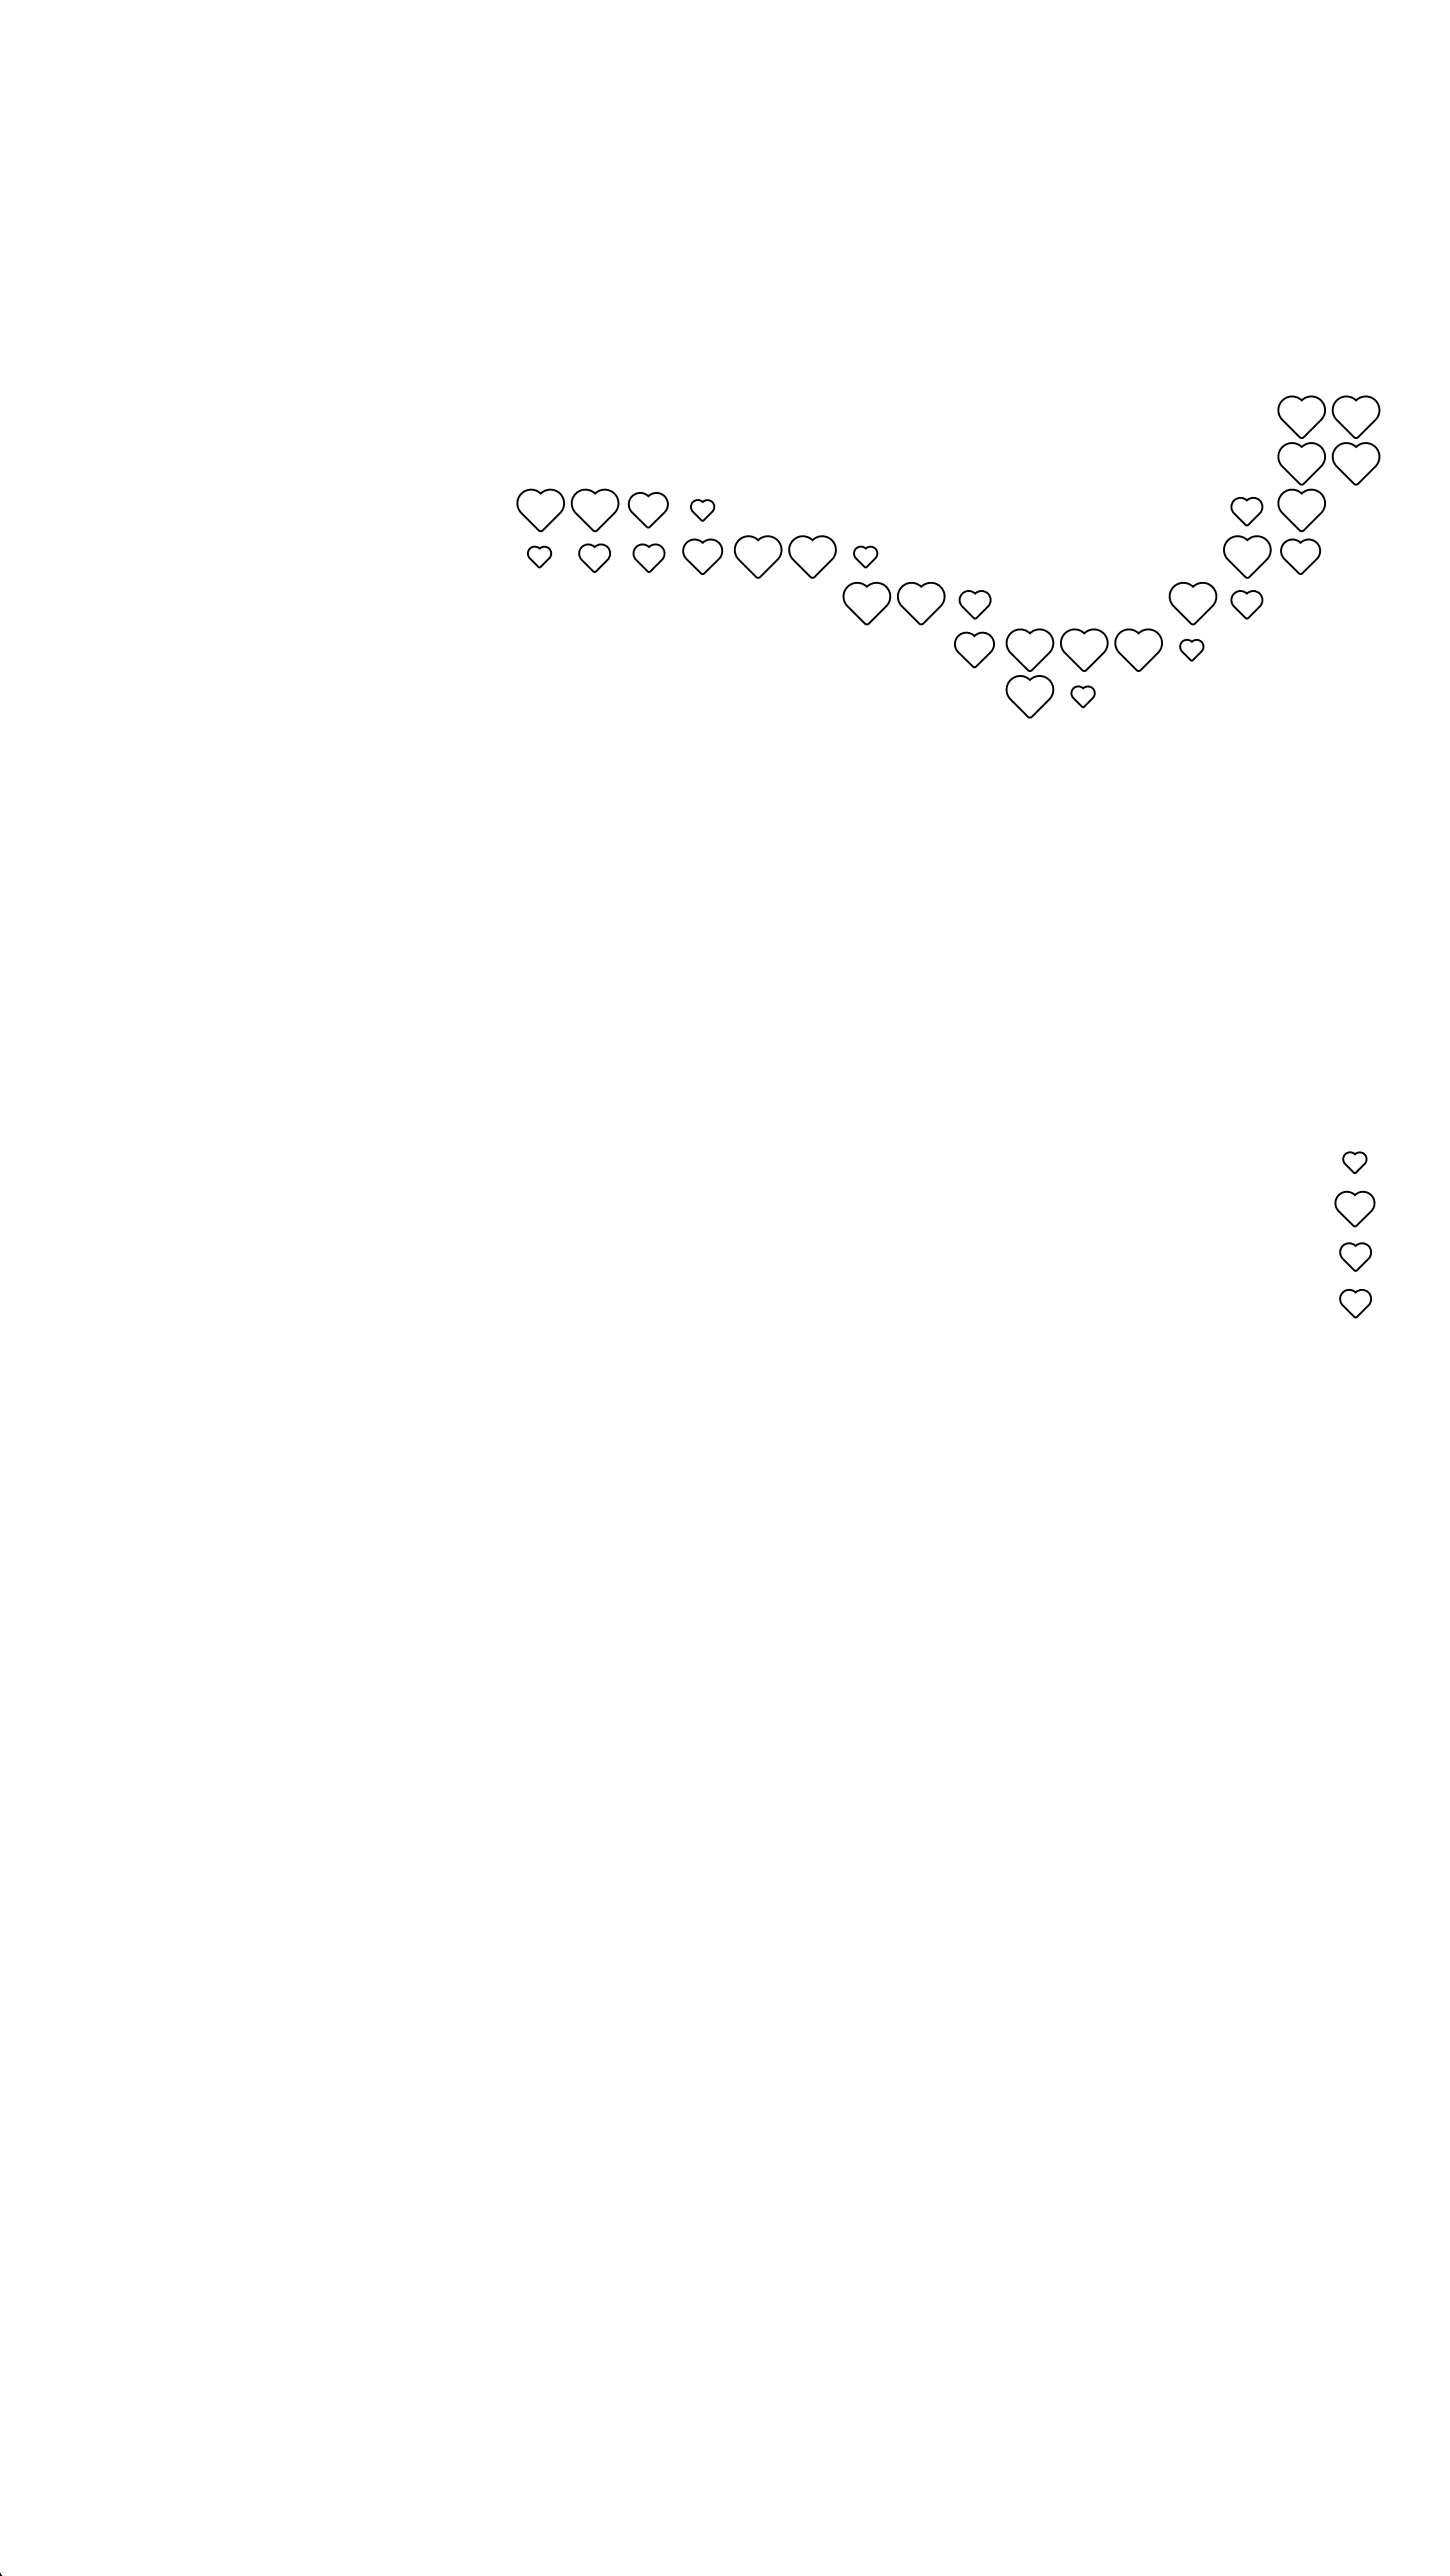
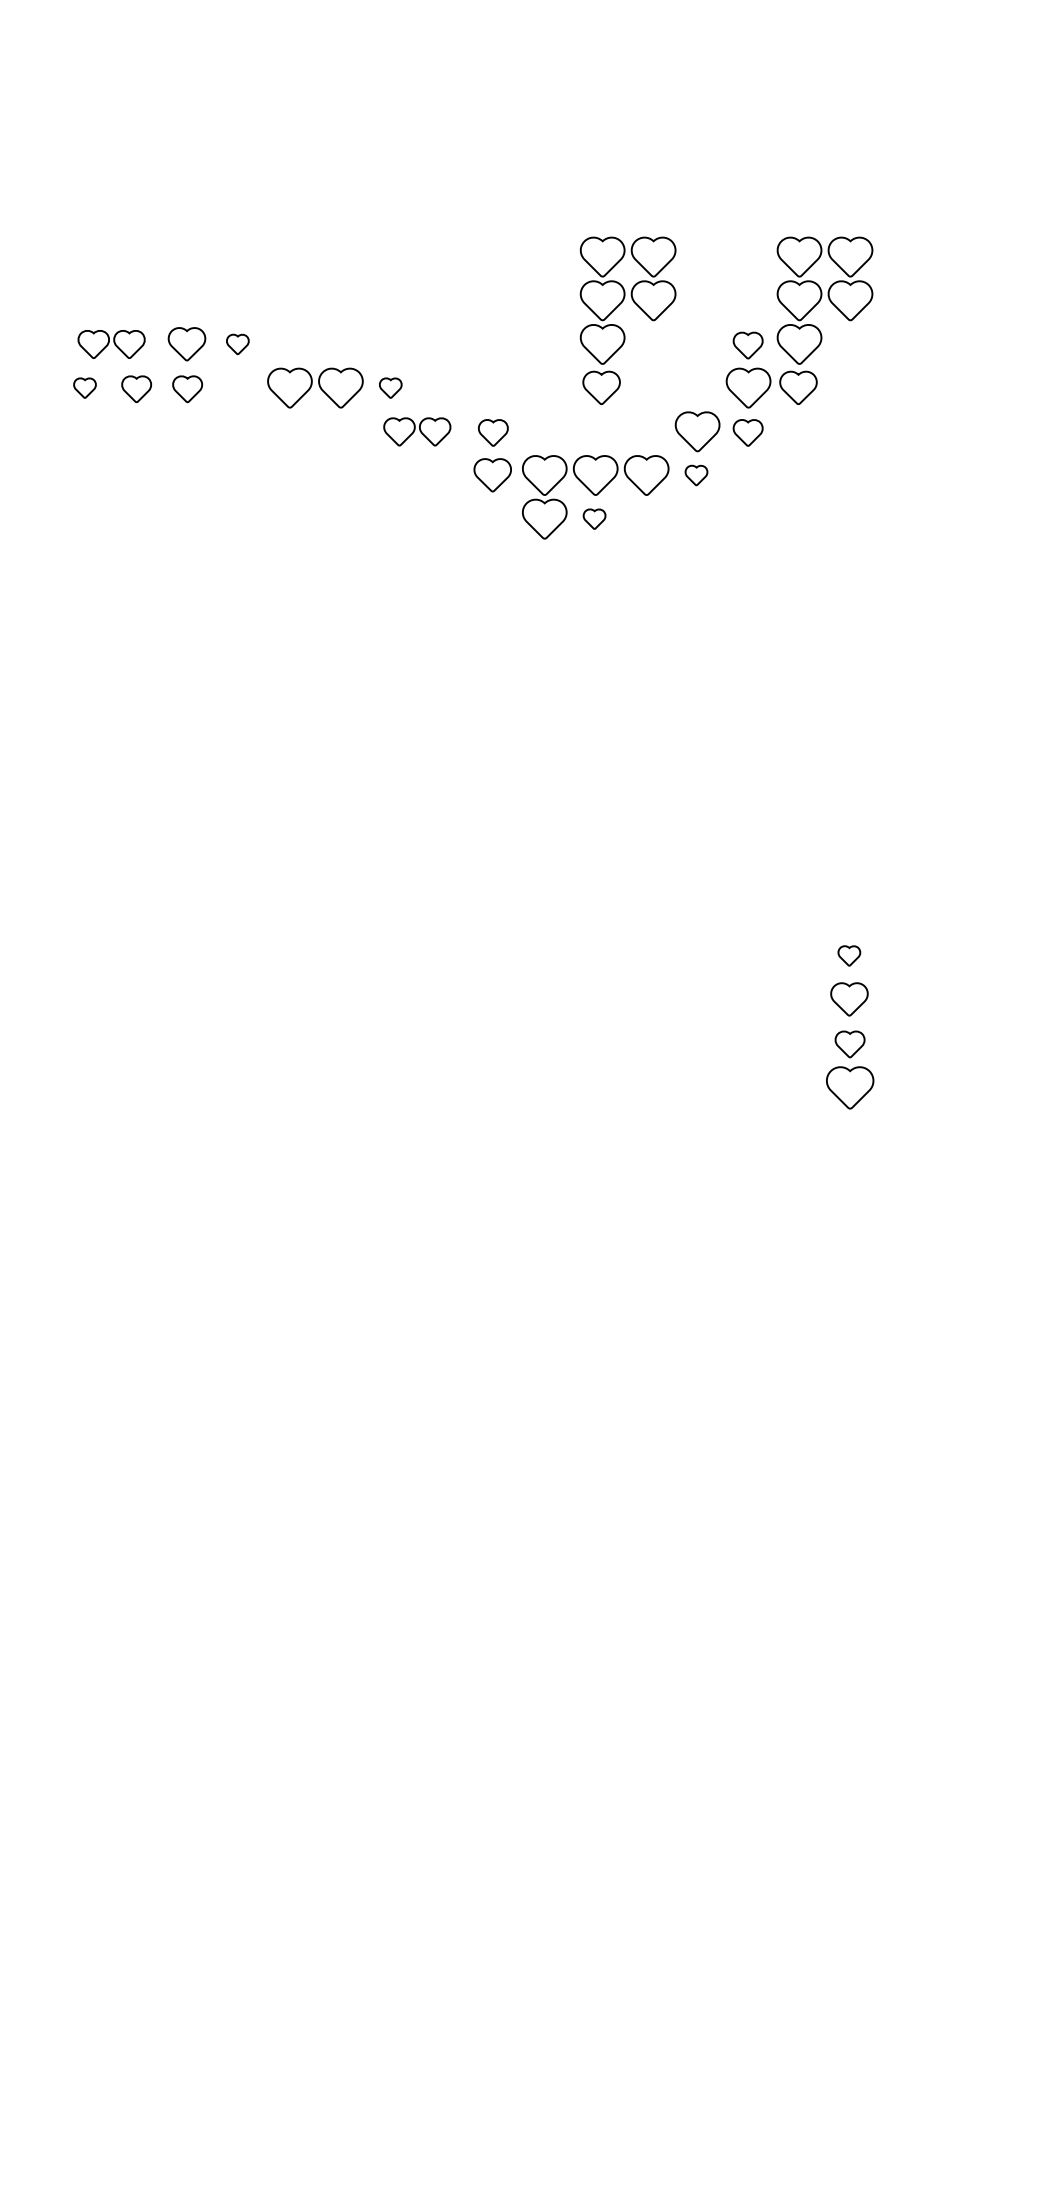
part: (1110, 491) -> (620, 326), added
part: (567, 510) -> (111, 344), size x0.7
part: (702, 556) -> (237, 387), removed
part: (893, 603) -> (416, 431), size x0.7
part: (1355, 1303) -> (849, 1087), size x1.6

